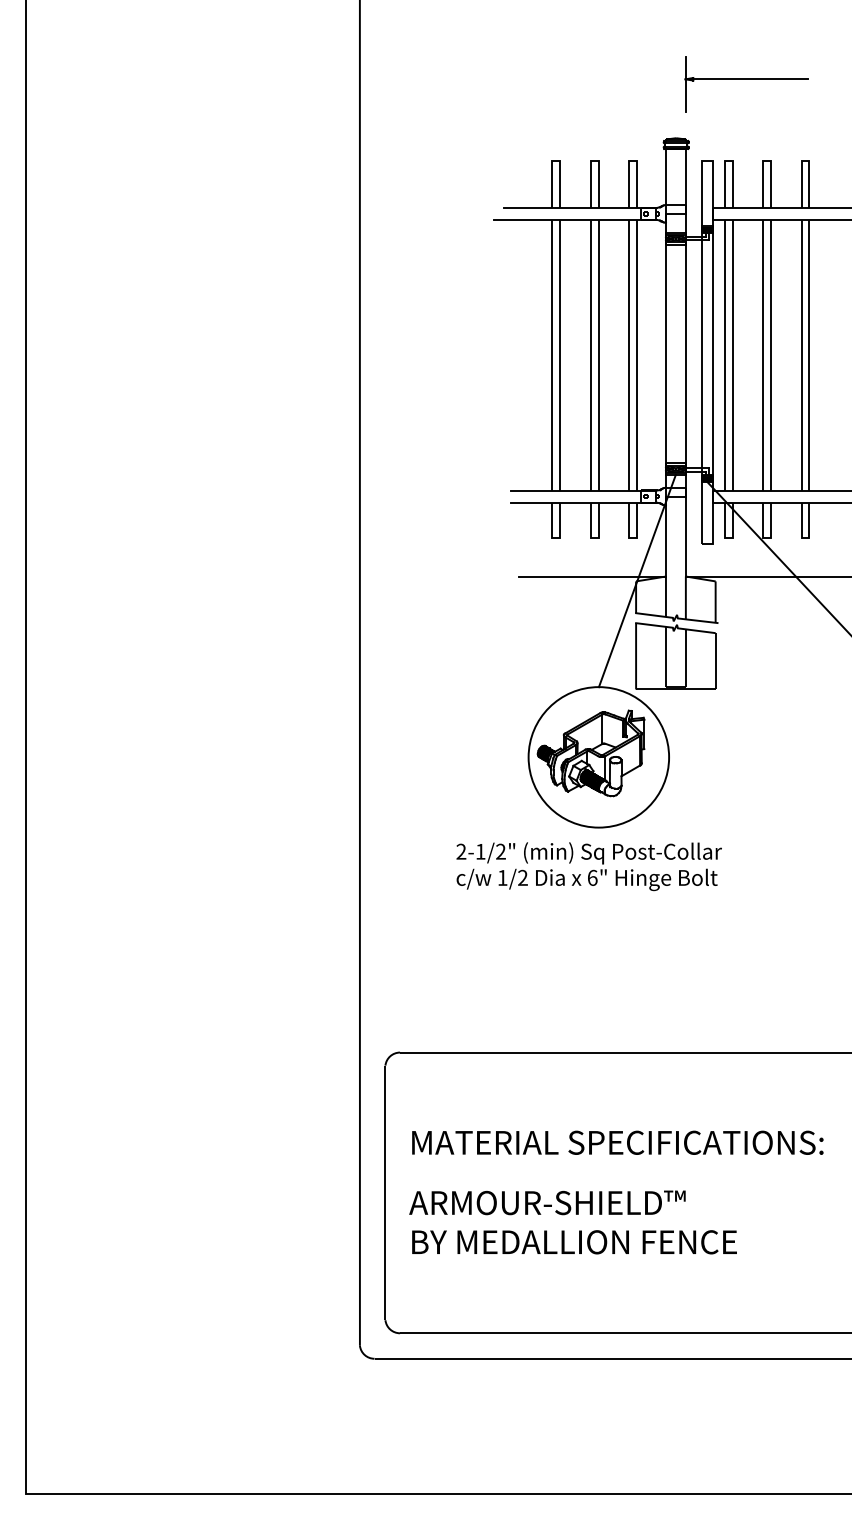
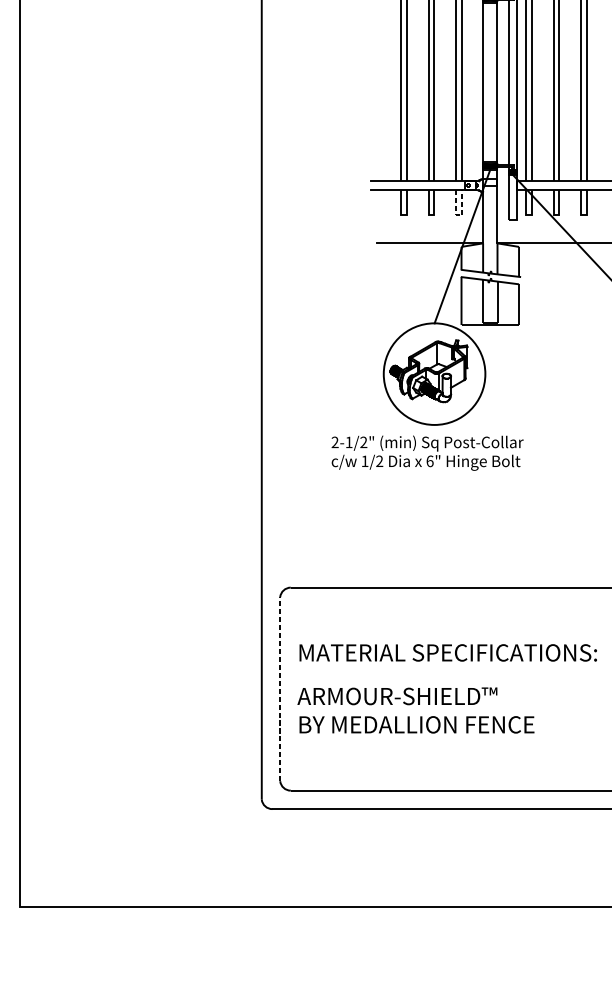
line: (632, 537) -> (458, 215), solid -> dashed
line: (385, 1192) -> (280, 688), solid -> dashed

